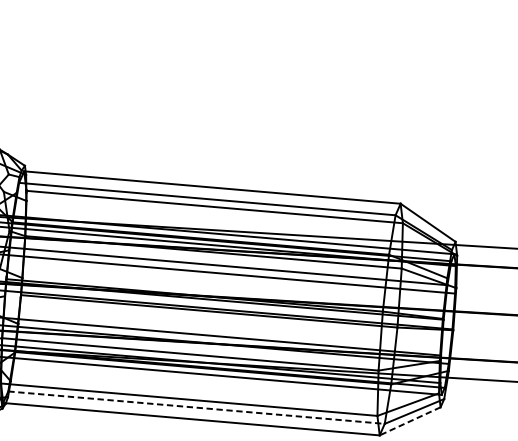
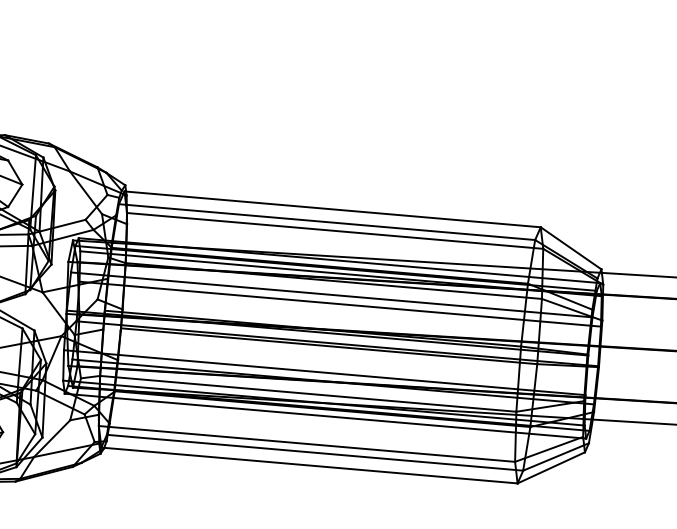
line: (196, 407) -> (315, 452), dashed -> solid
line: (409, 421) -> (550, 468), dashed -> solid

